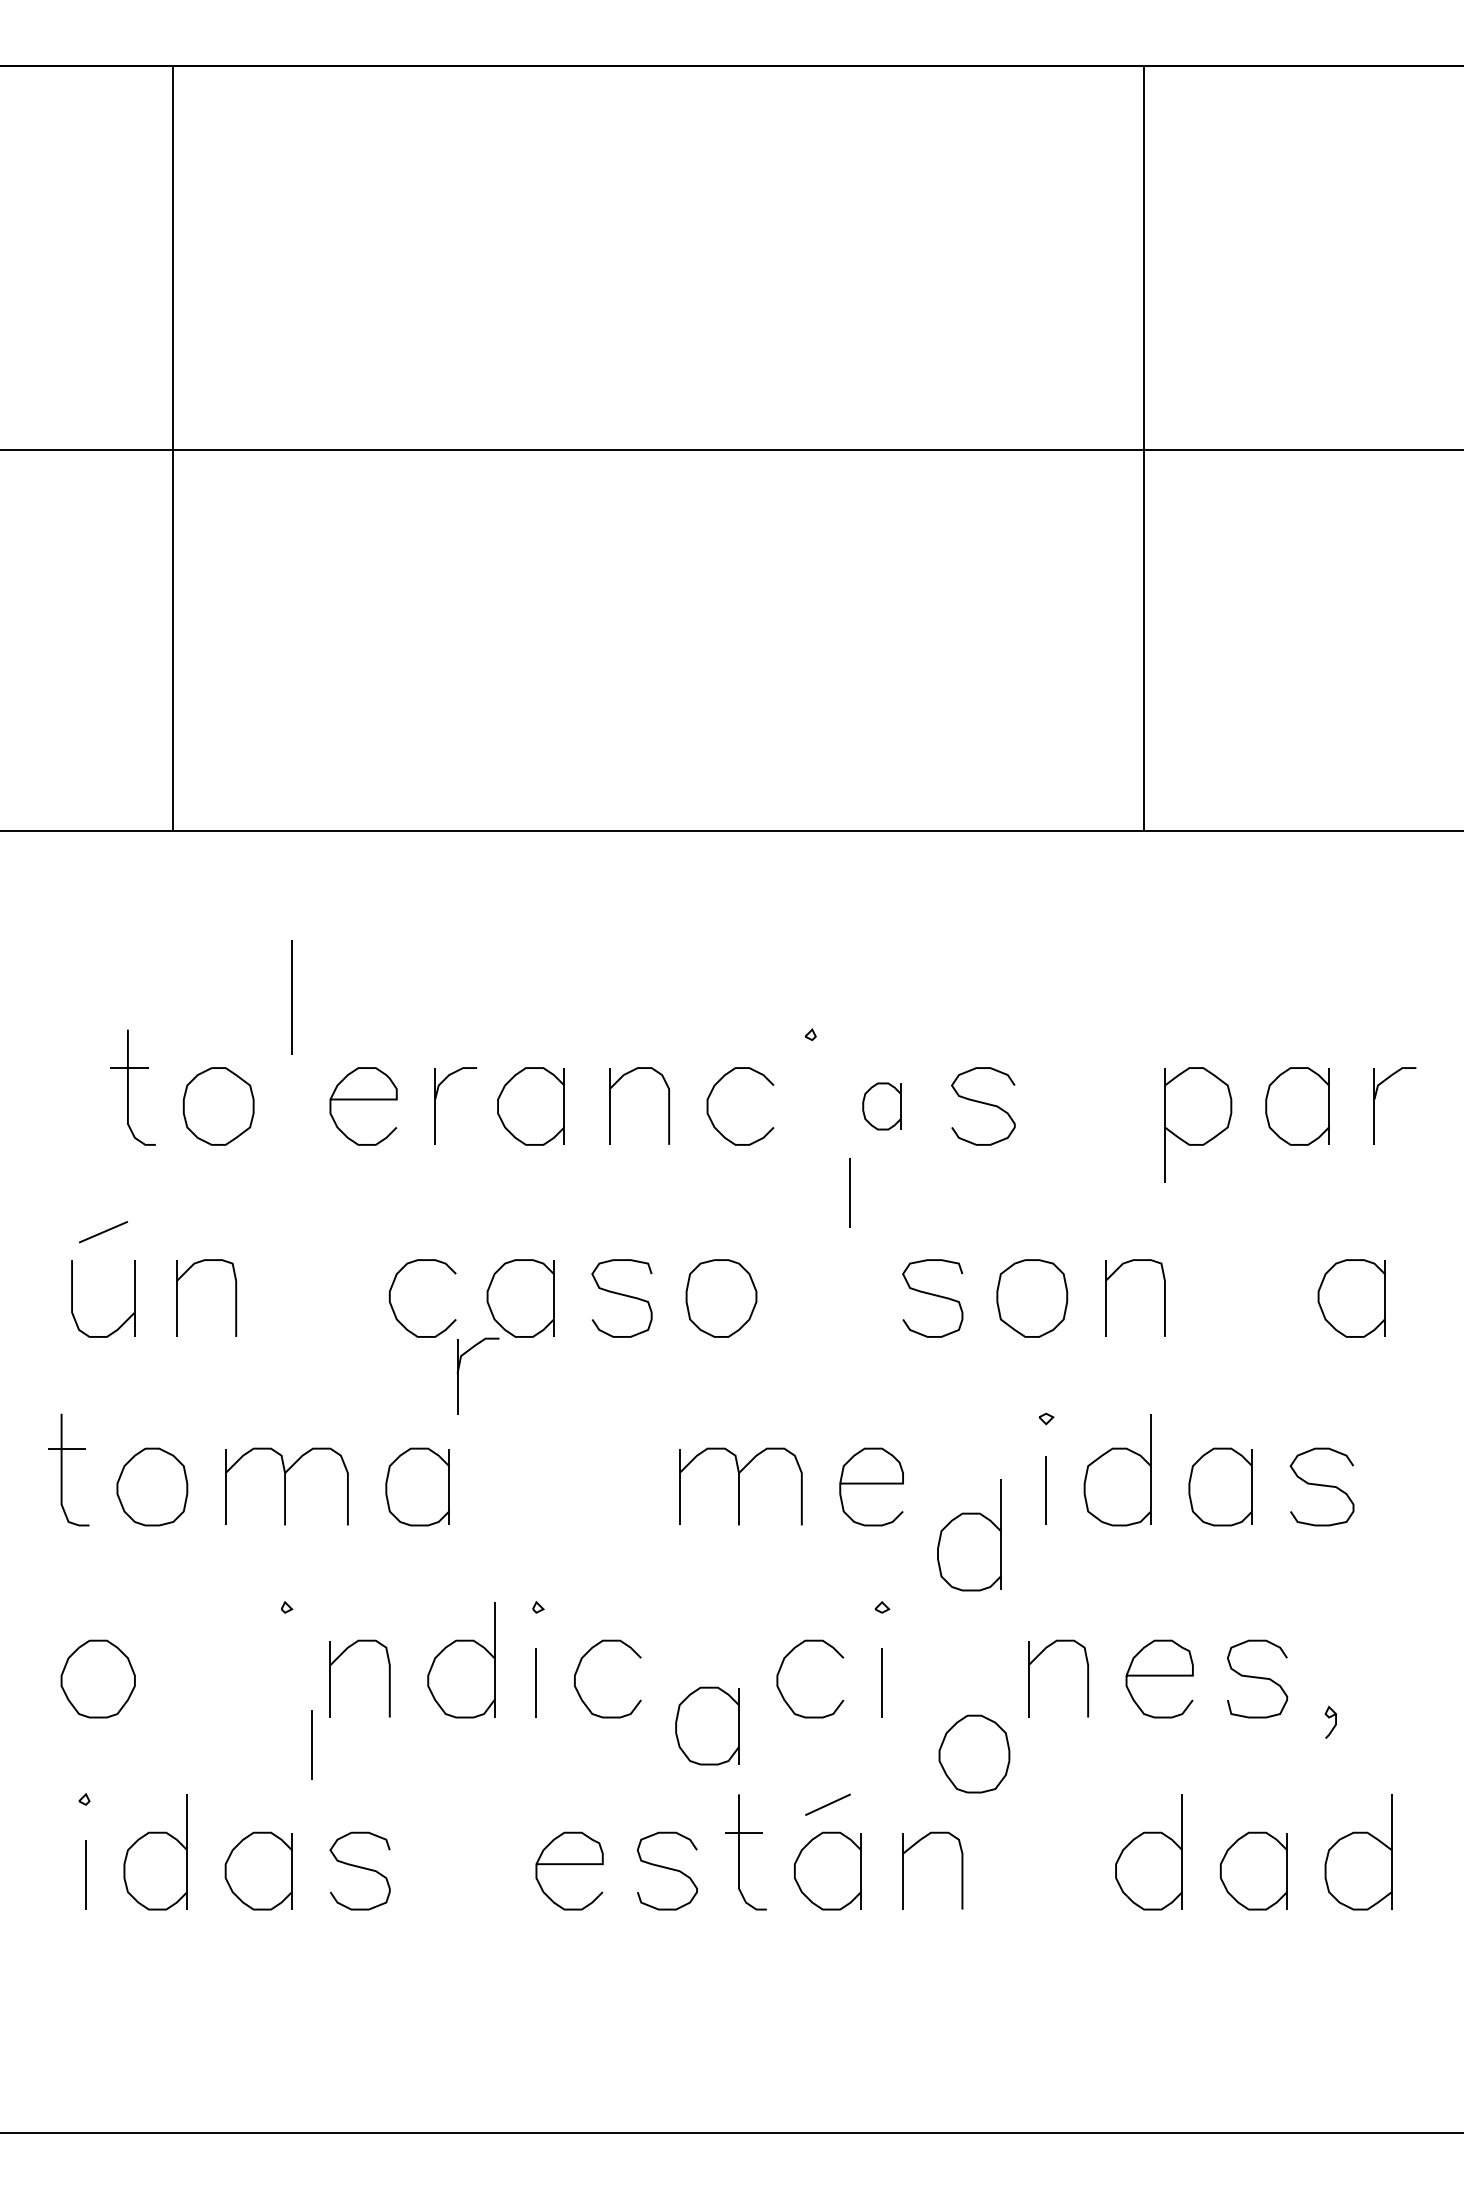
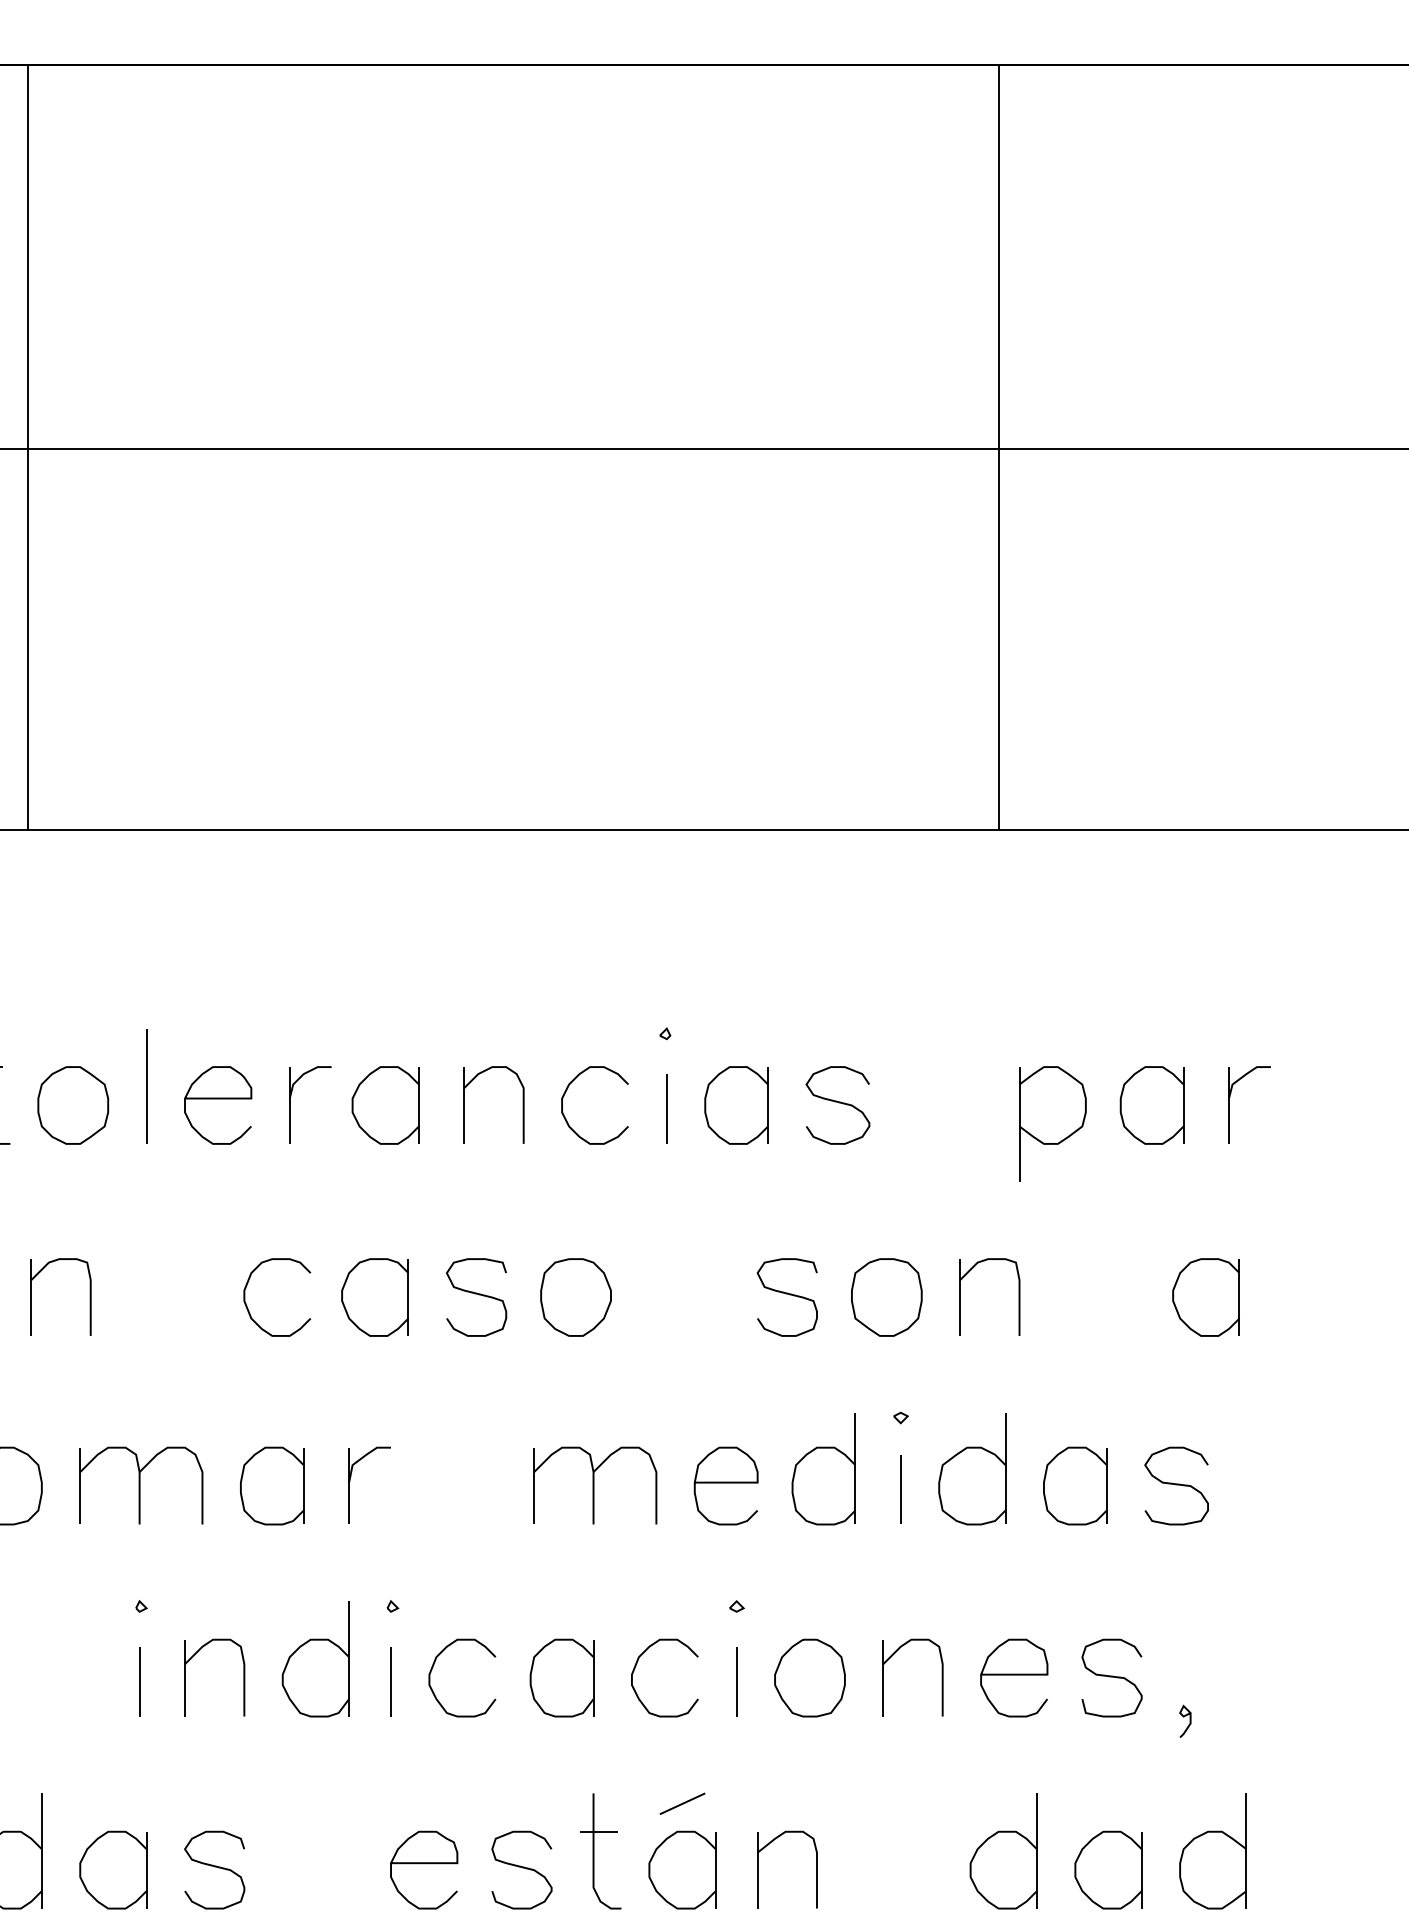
line: (291, 997) -> (146, 1086), moved
part: (881, 1106) -> (736, 1105), size x1.67
line: (849, 1192) -> (666, 1108), moved
part: (459, 1370) -> (351, 1479), moved
part: (969, 1535) -> (824, 1469), moved
part: (707, 1725) -> (562, 1677), moved
line: (311, 1744) -> (139, 1681), moved
part: (974, 1753) -> (810, 1677), moved

